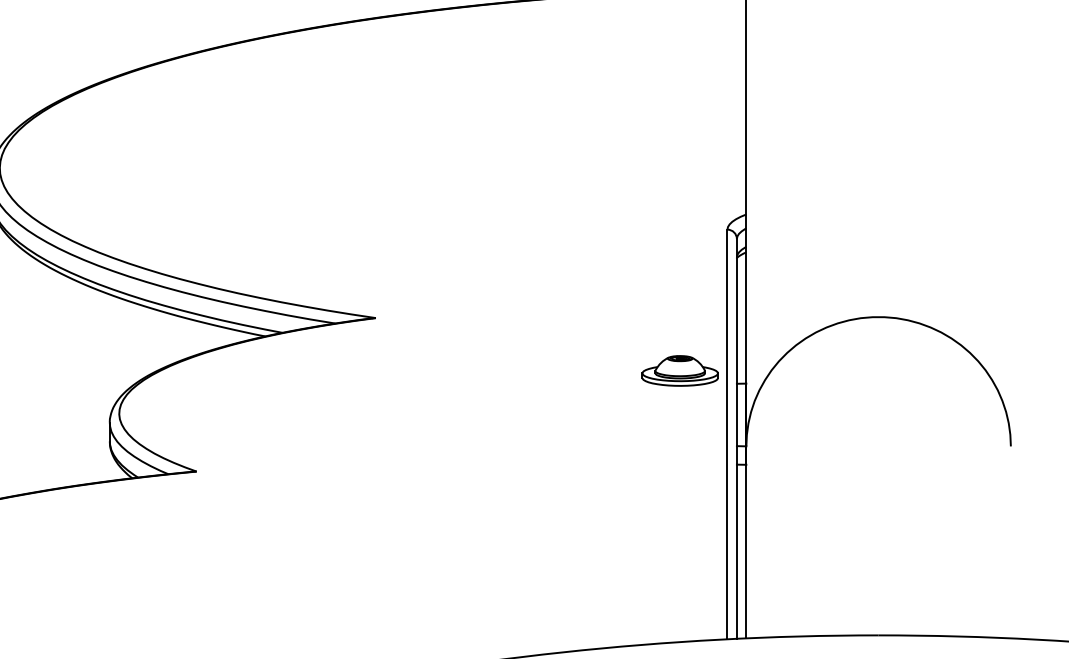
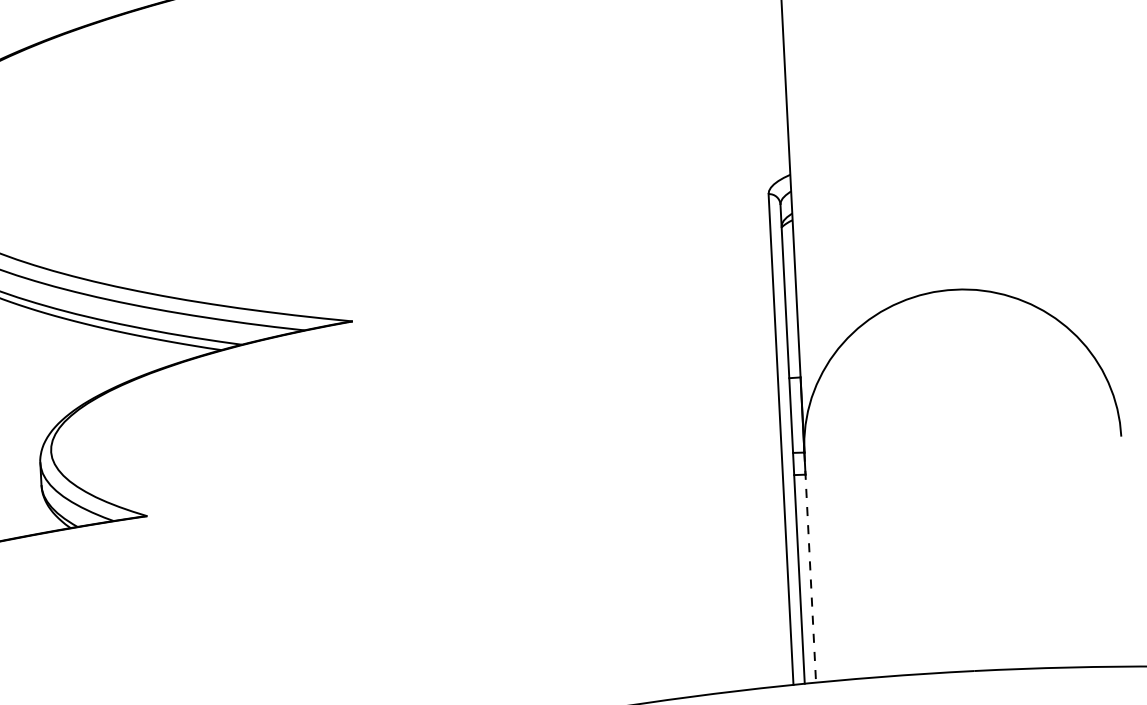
part: (679, 370) -> (719, 365), removed
line: (746, 542) -> (810, 567), solid -> dashed

